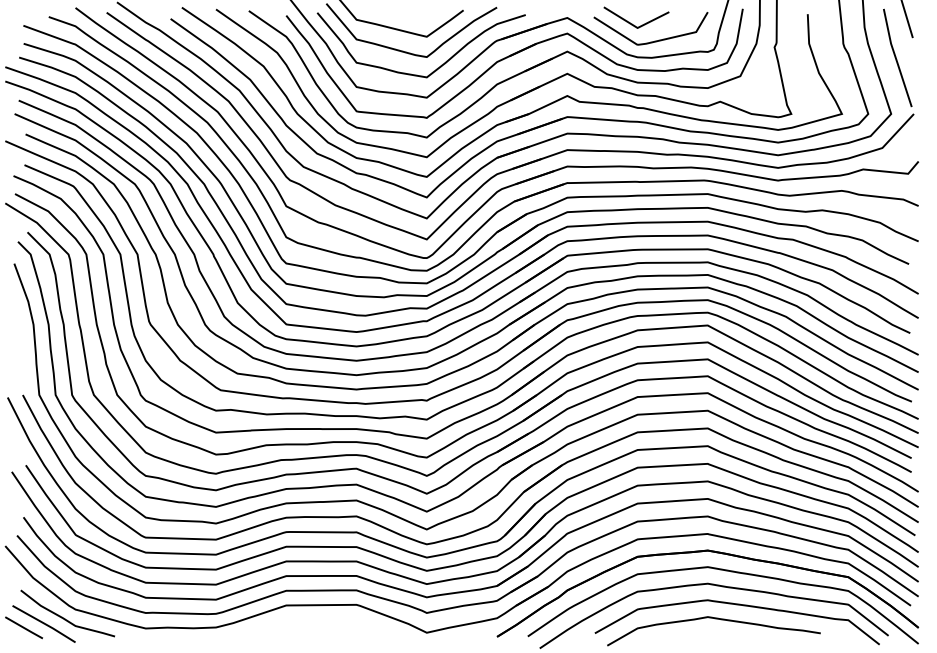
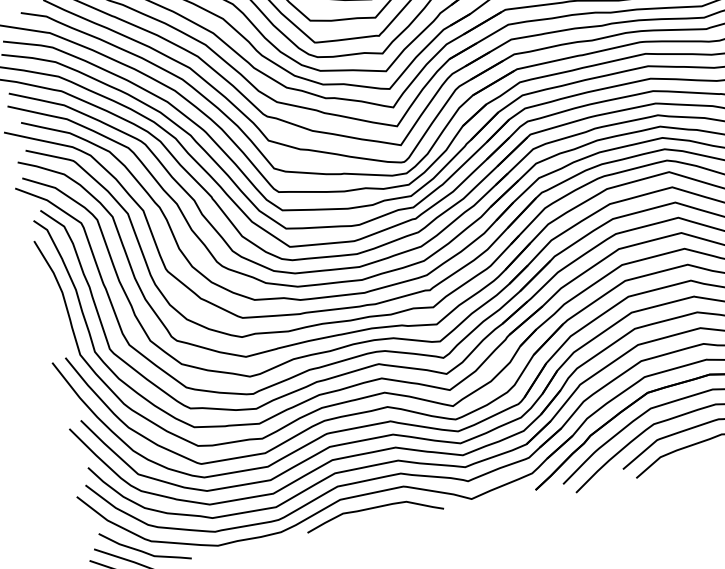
curve: (319, 622) -> (373, 509), added

